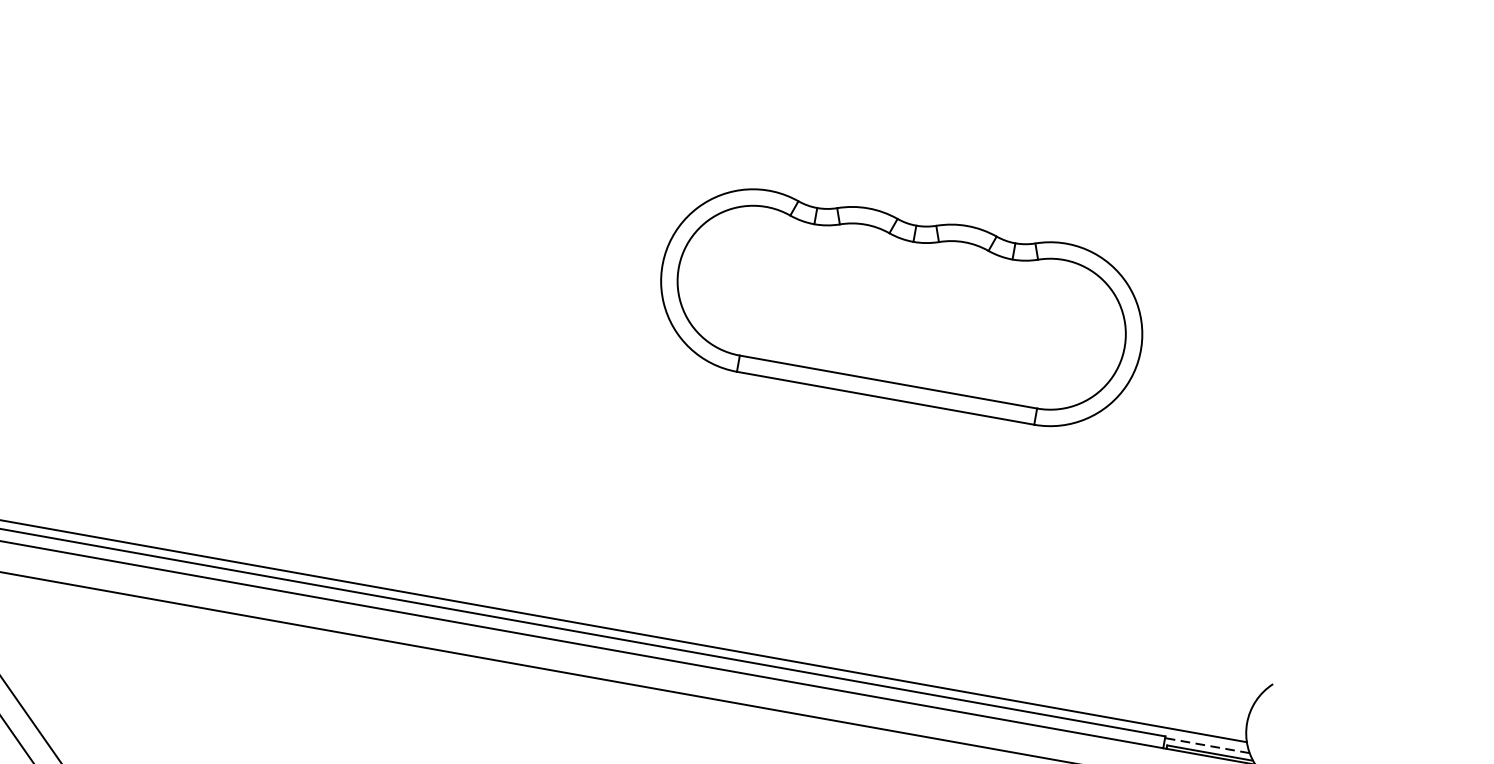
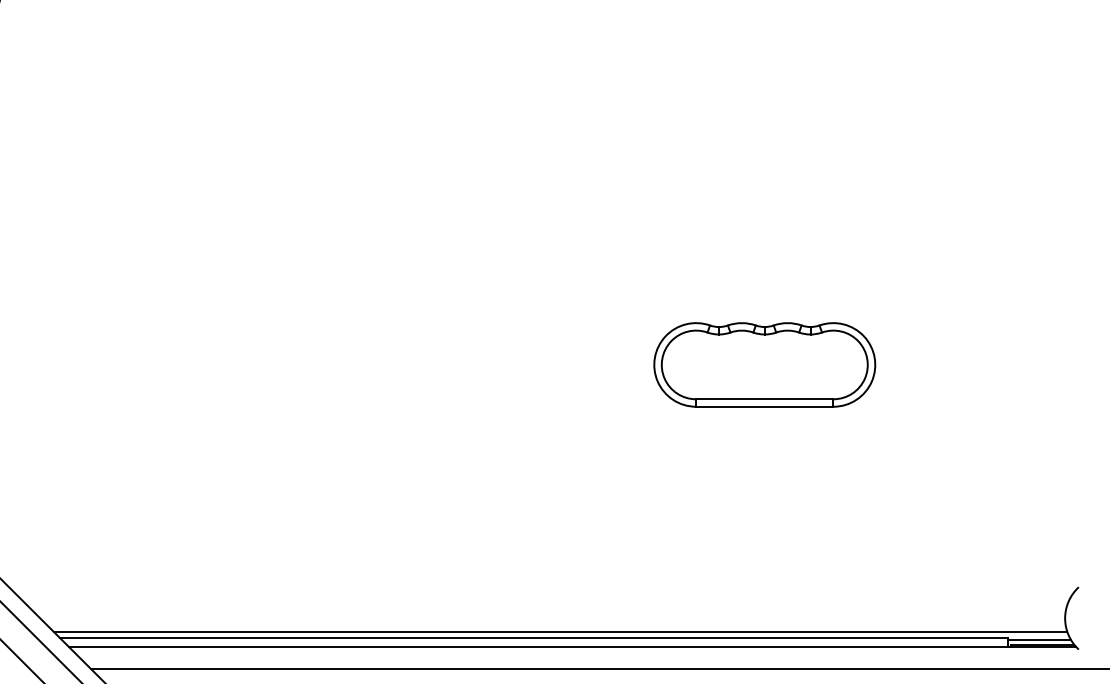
part: (901, 307) -> (764, 364), size x0.62
line: (1207, 745) -> (1039, 639), dashed -> solid

